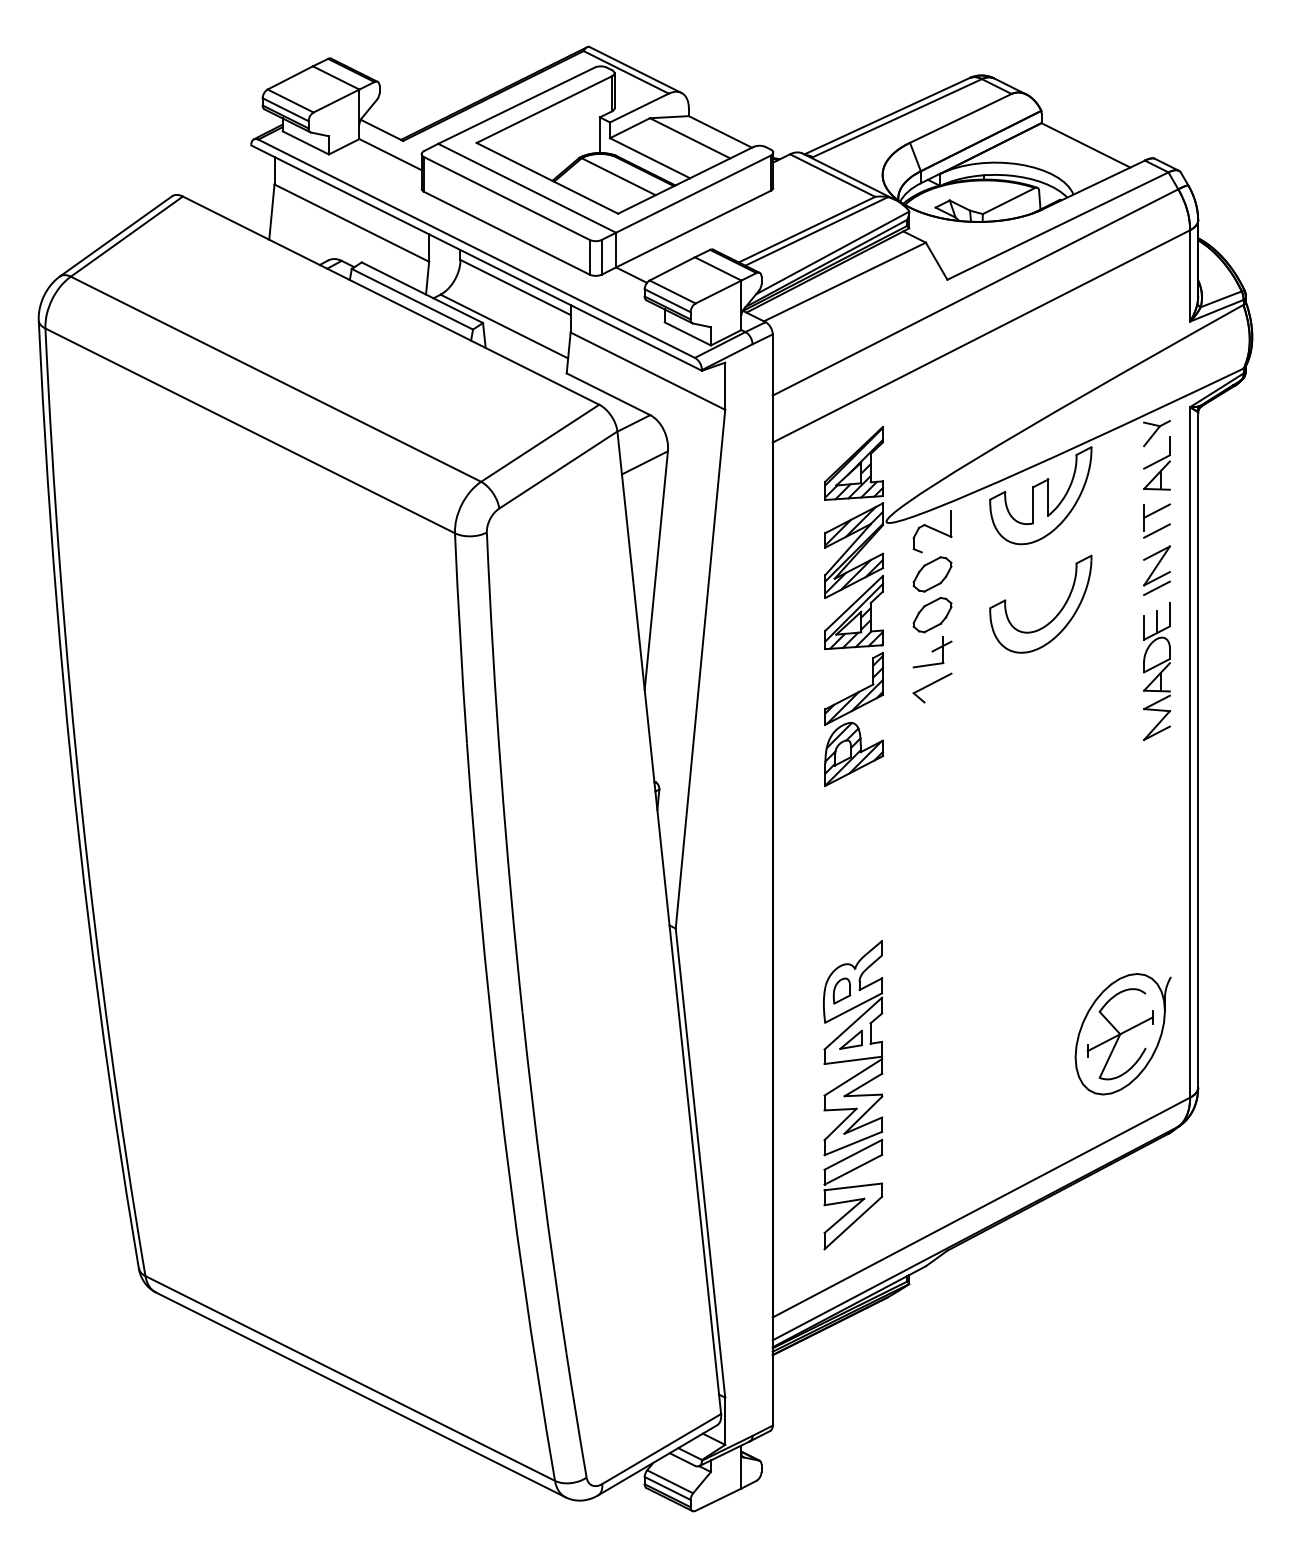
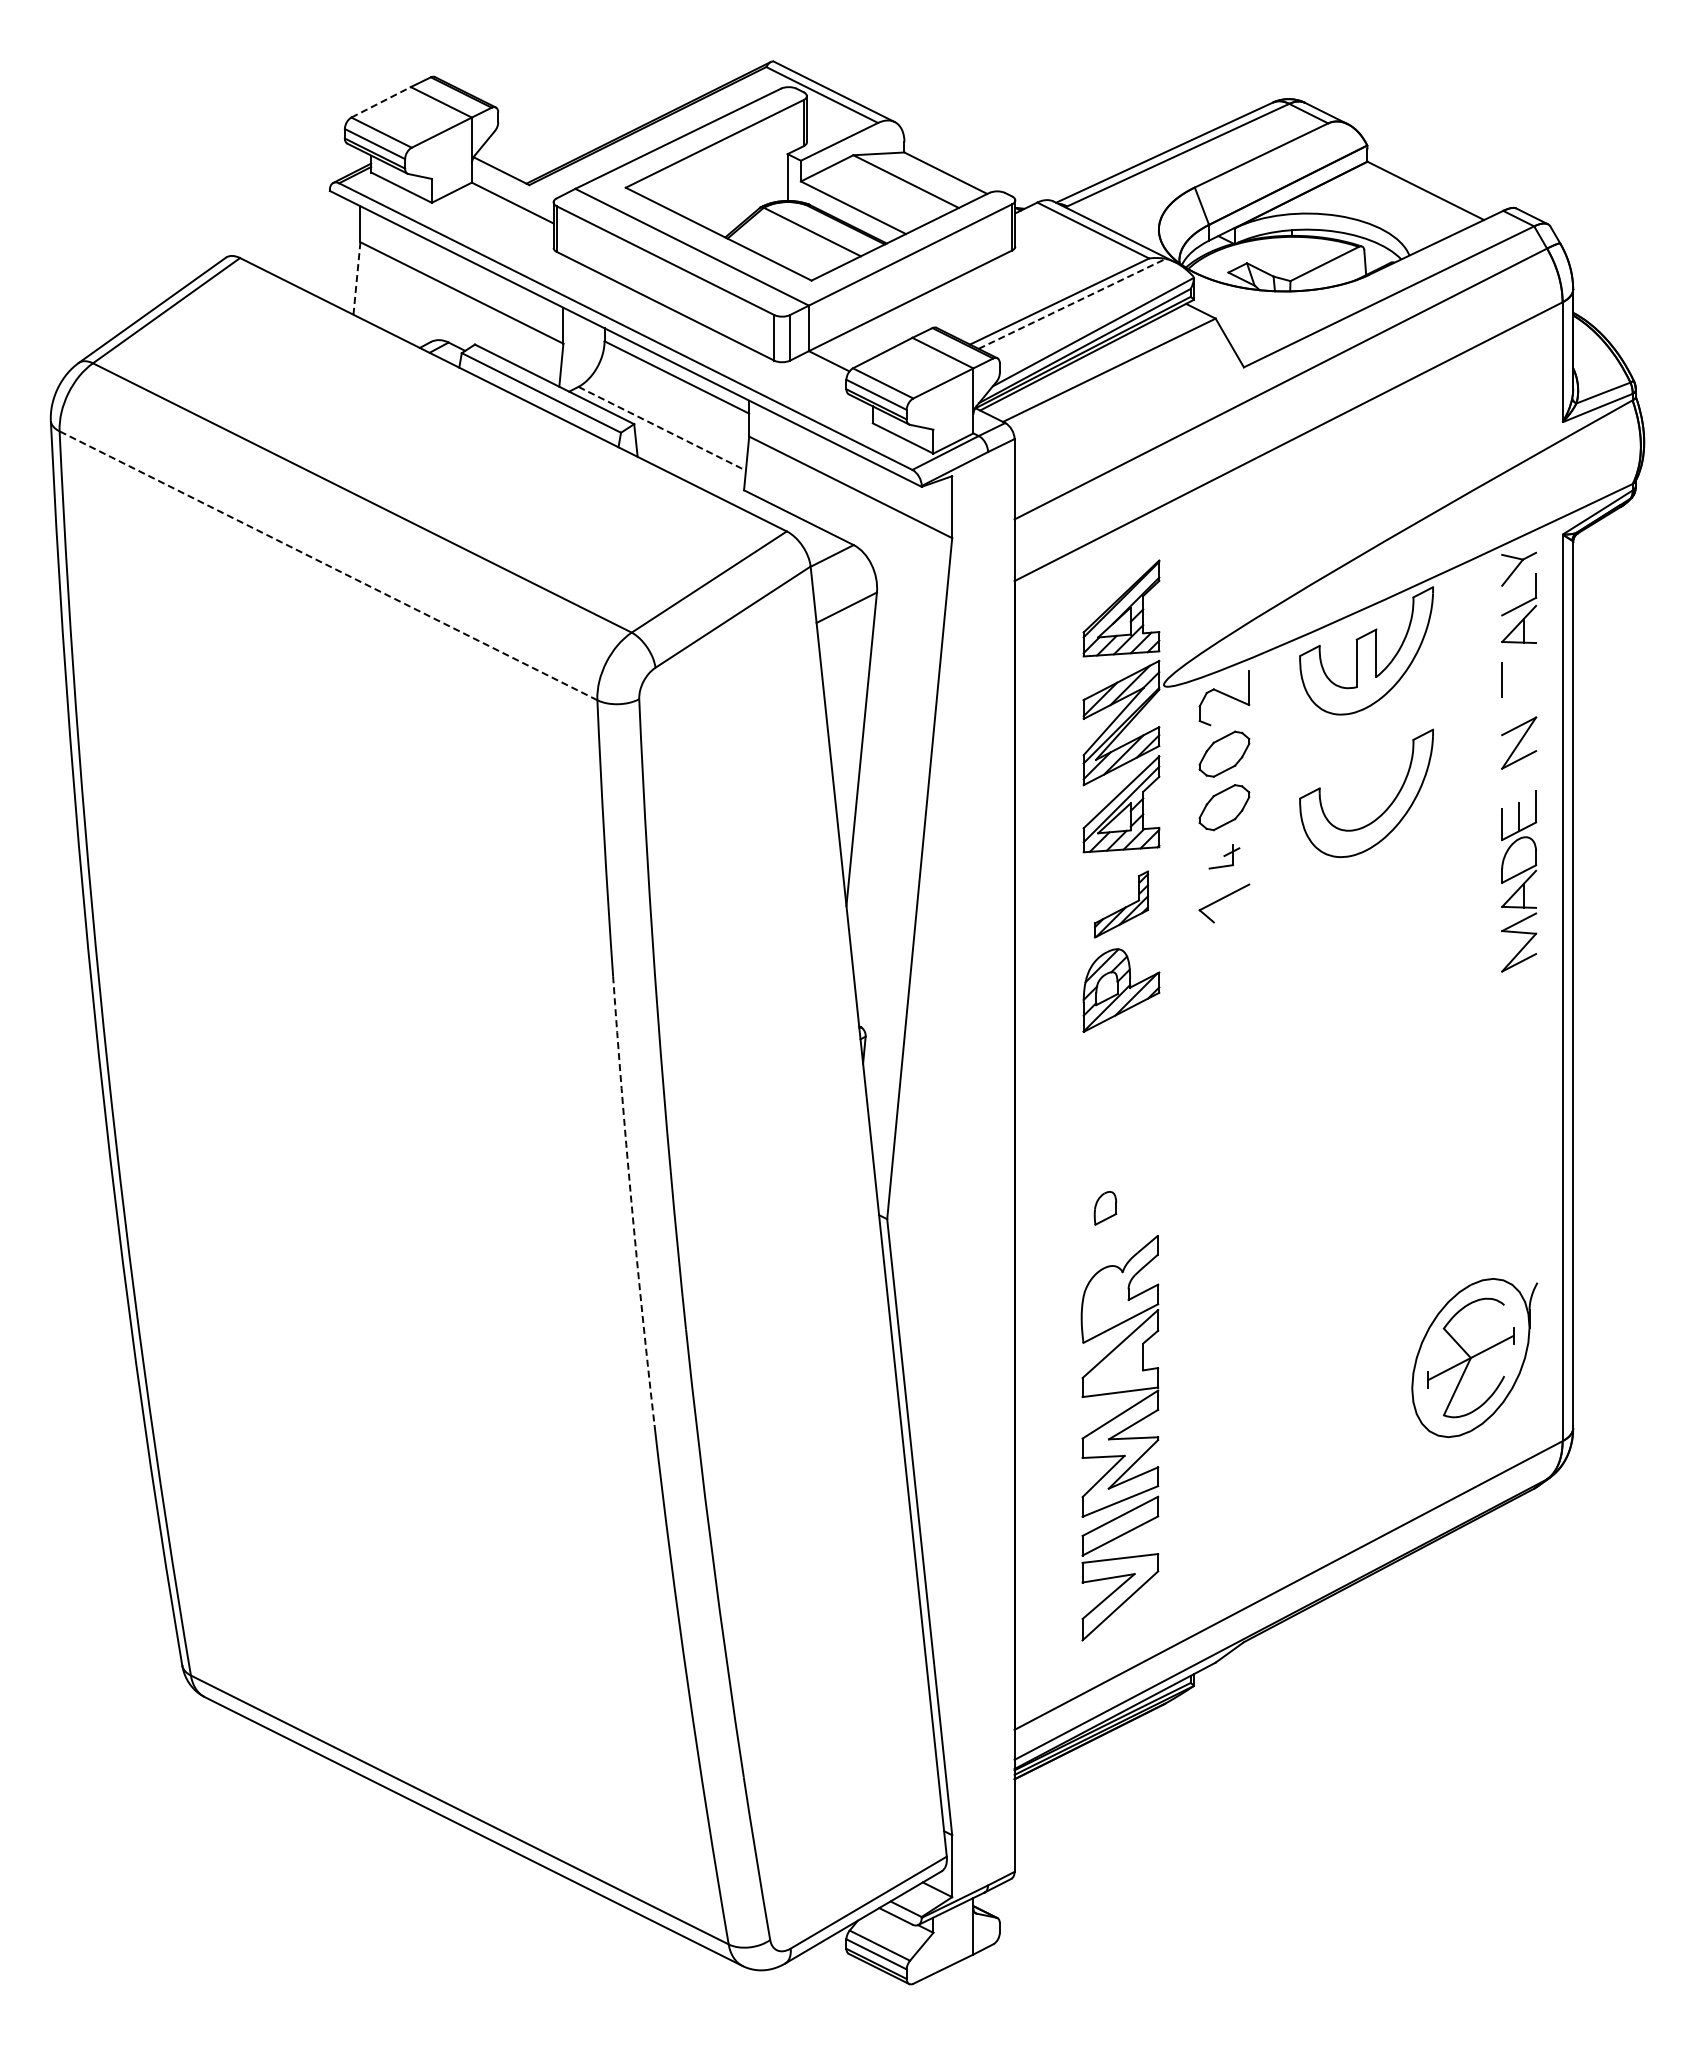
line: (290, 78) -> (381, 102), solid -> dashed
line: (271, 212) -> (356, 279), solid -> dashed
line: (816, 231) -> (1072, 303), solid -> dashed
line: (504, 326) -> (662, 428), solid -> dashed
line: (250, 430) -> (328, 565), solid -> dashed
line: (1157, 510) -> (1519, 670), removed
line: (1157, 531) -> (1519, 697), removed
line: (1157, 588) -> (1519, 772), removed
part: (932, 652) -> (1224, 856), size x0.6
part: (854, 688) -> (1121, 904), size x0.7
arc: (480, 914) -> (631, 1200), solid -> dashed
part: (841, 991) -> (1105, 1208), moved
part: (851, 1039) -> (1117, 1365), removed

